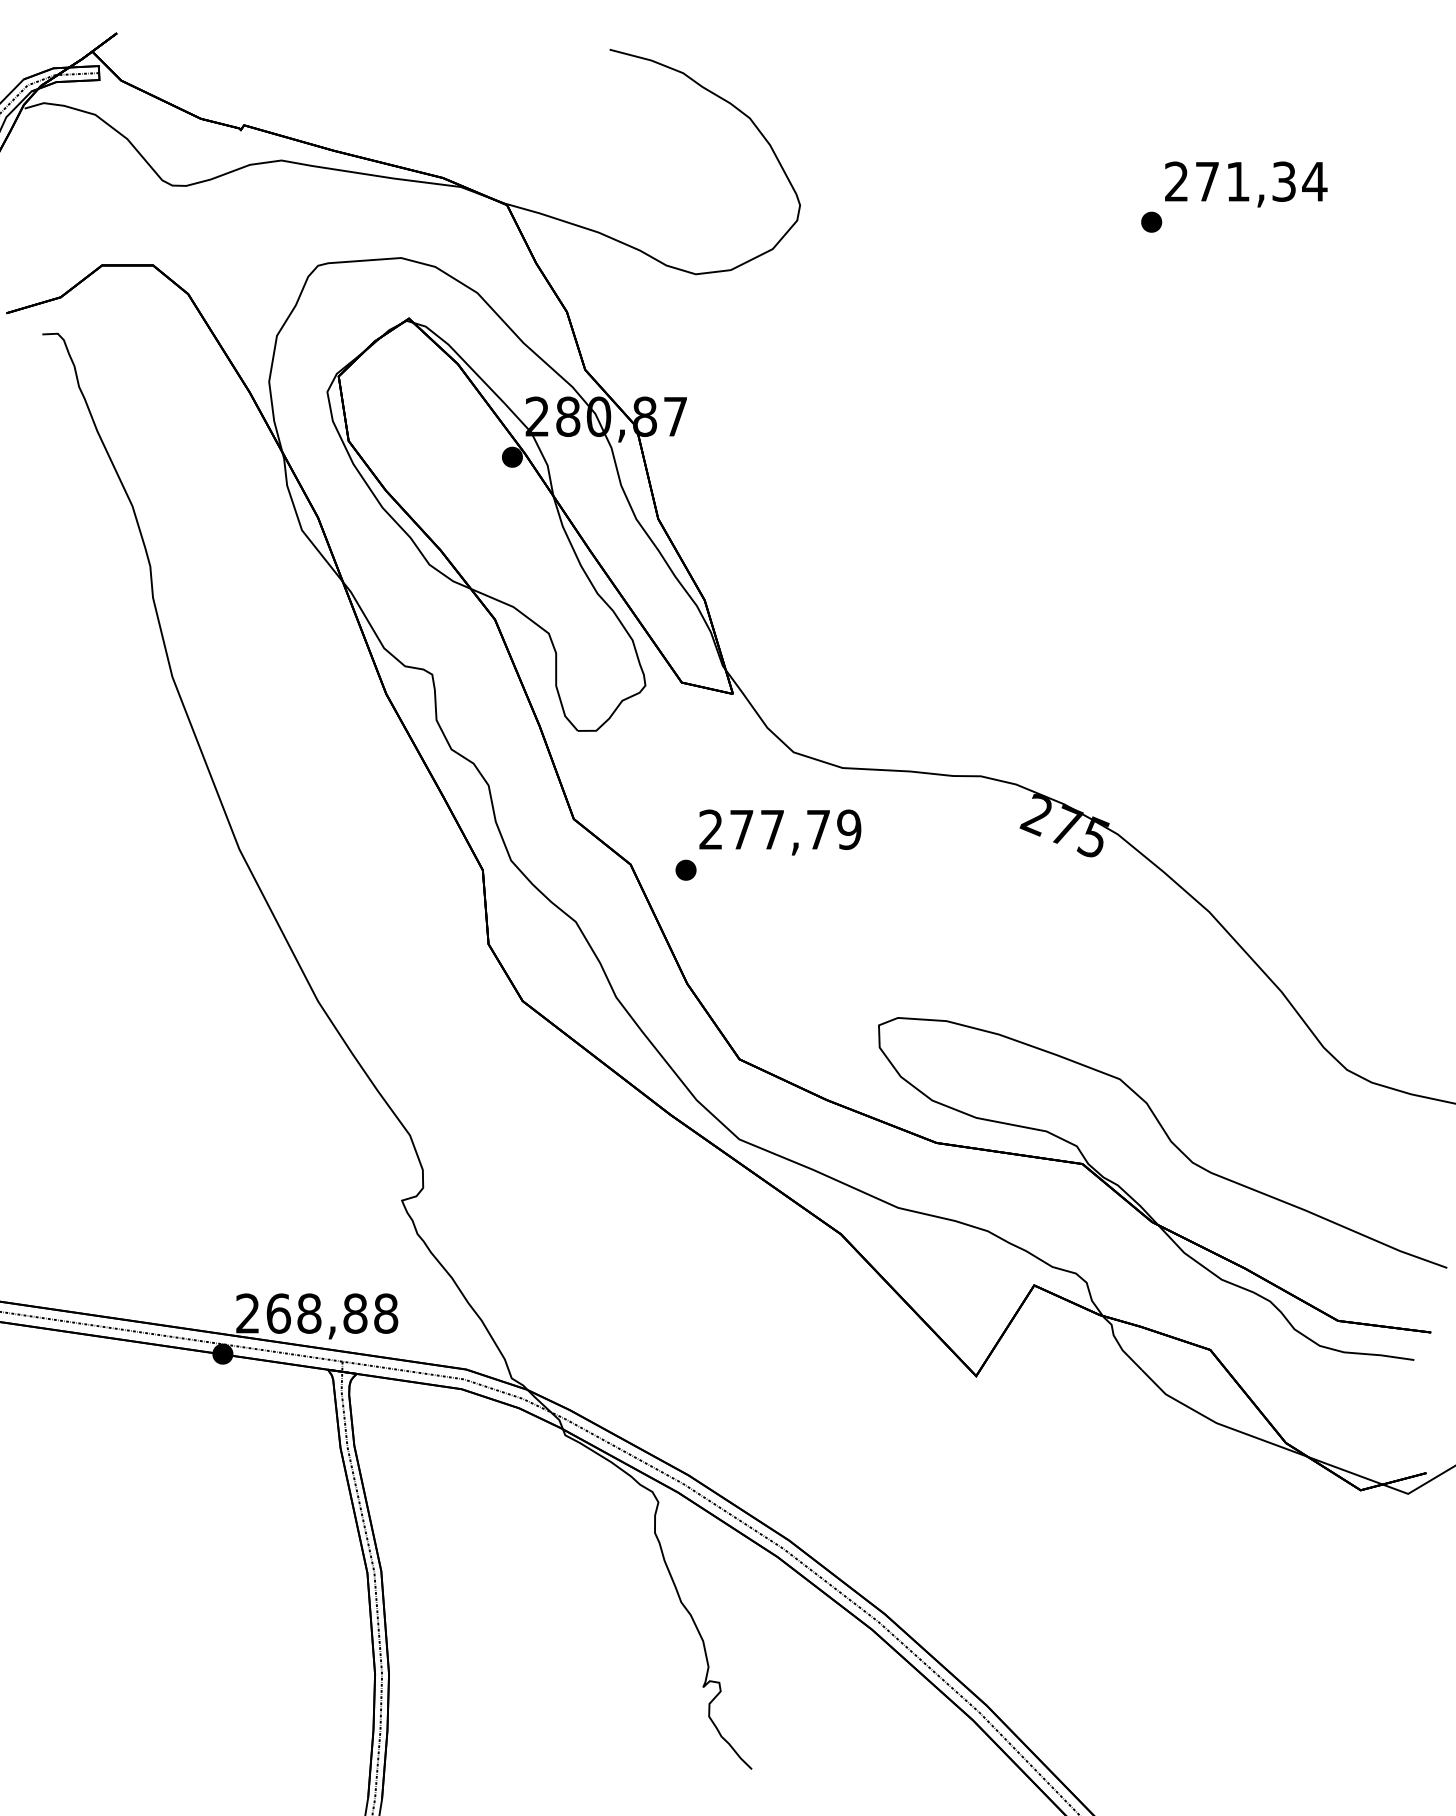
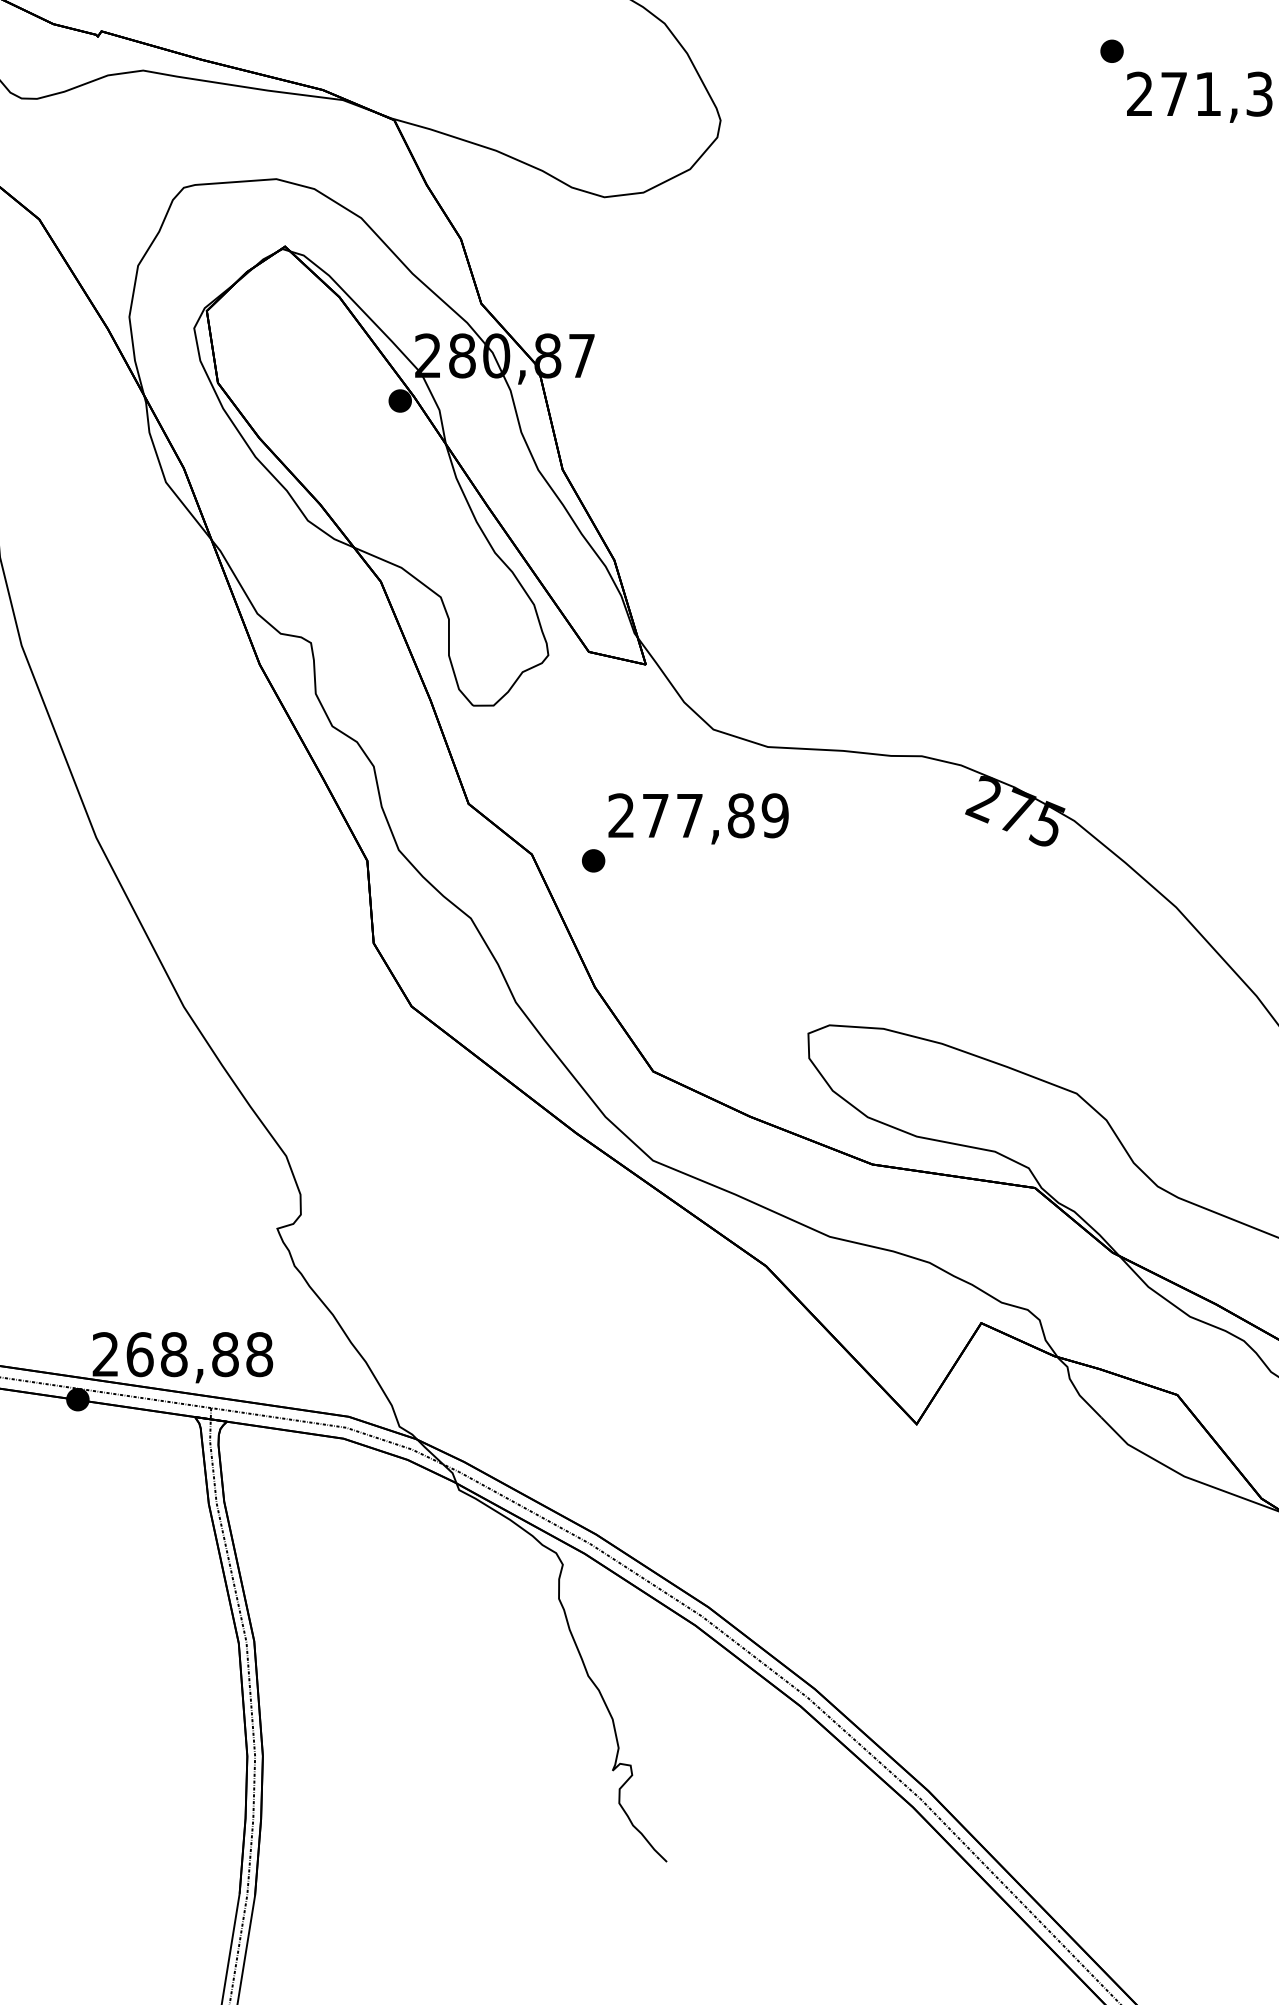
part: (1151, 221) -> (1111, 50), moved
text: (818, 829) -> (741, 815), 277,79 -> 277,89

